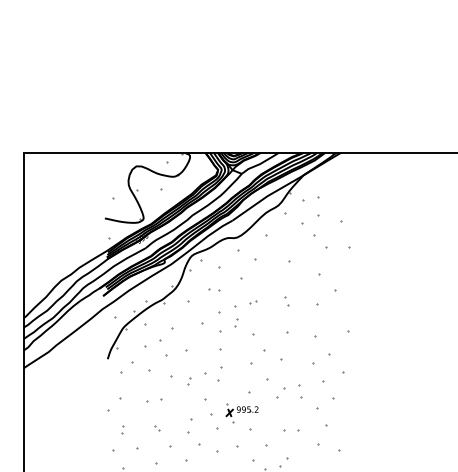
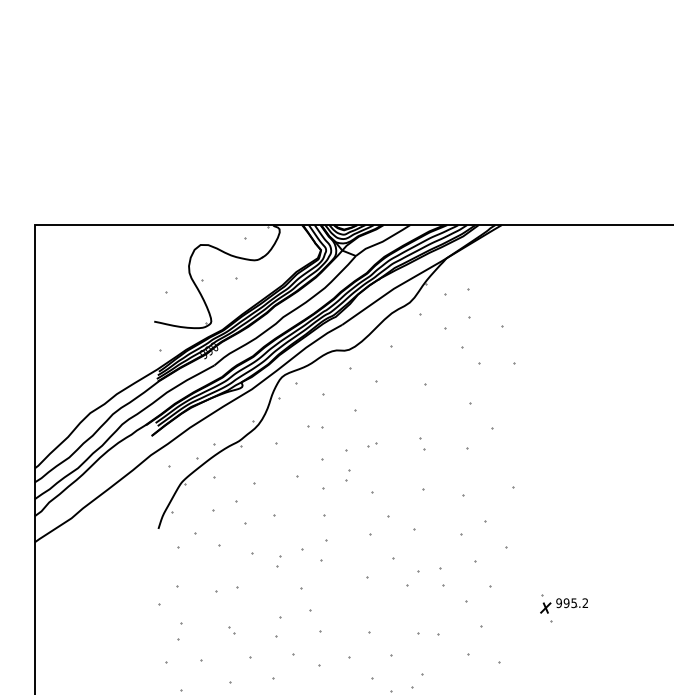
part: (241, 413) -> (563, 608), moved
part: (122, 429) -> (180, 632), size x1.6

